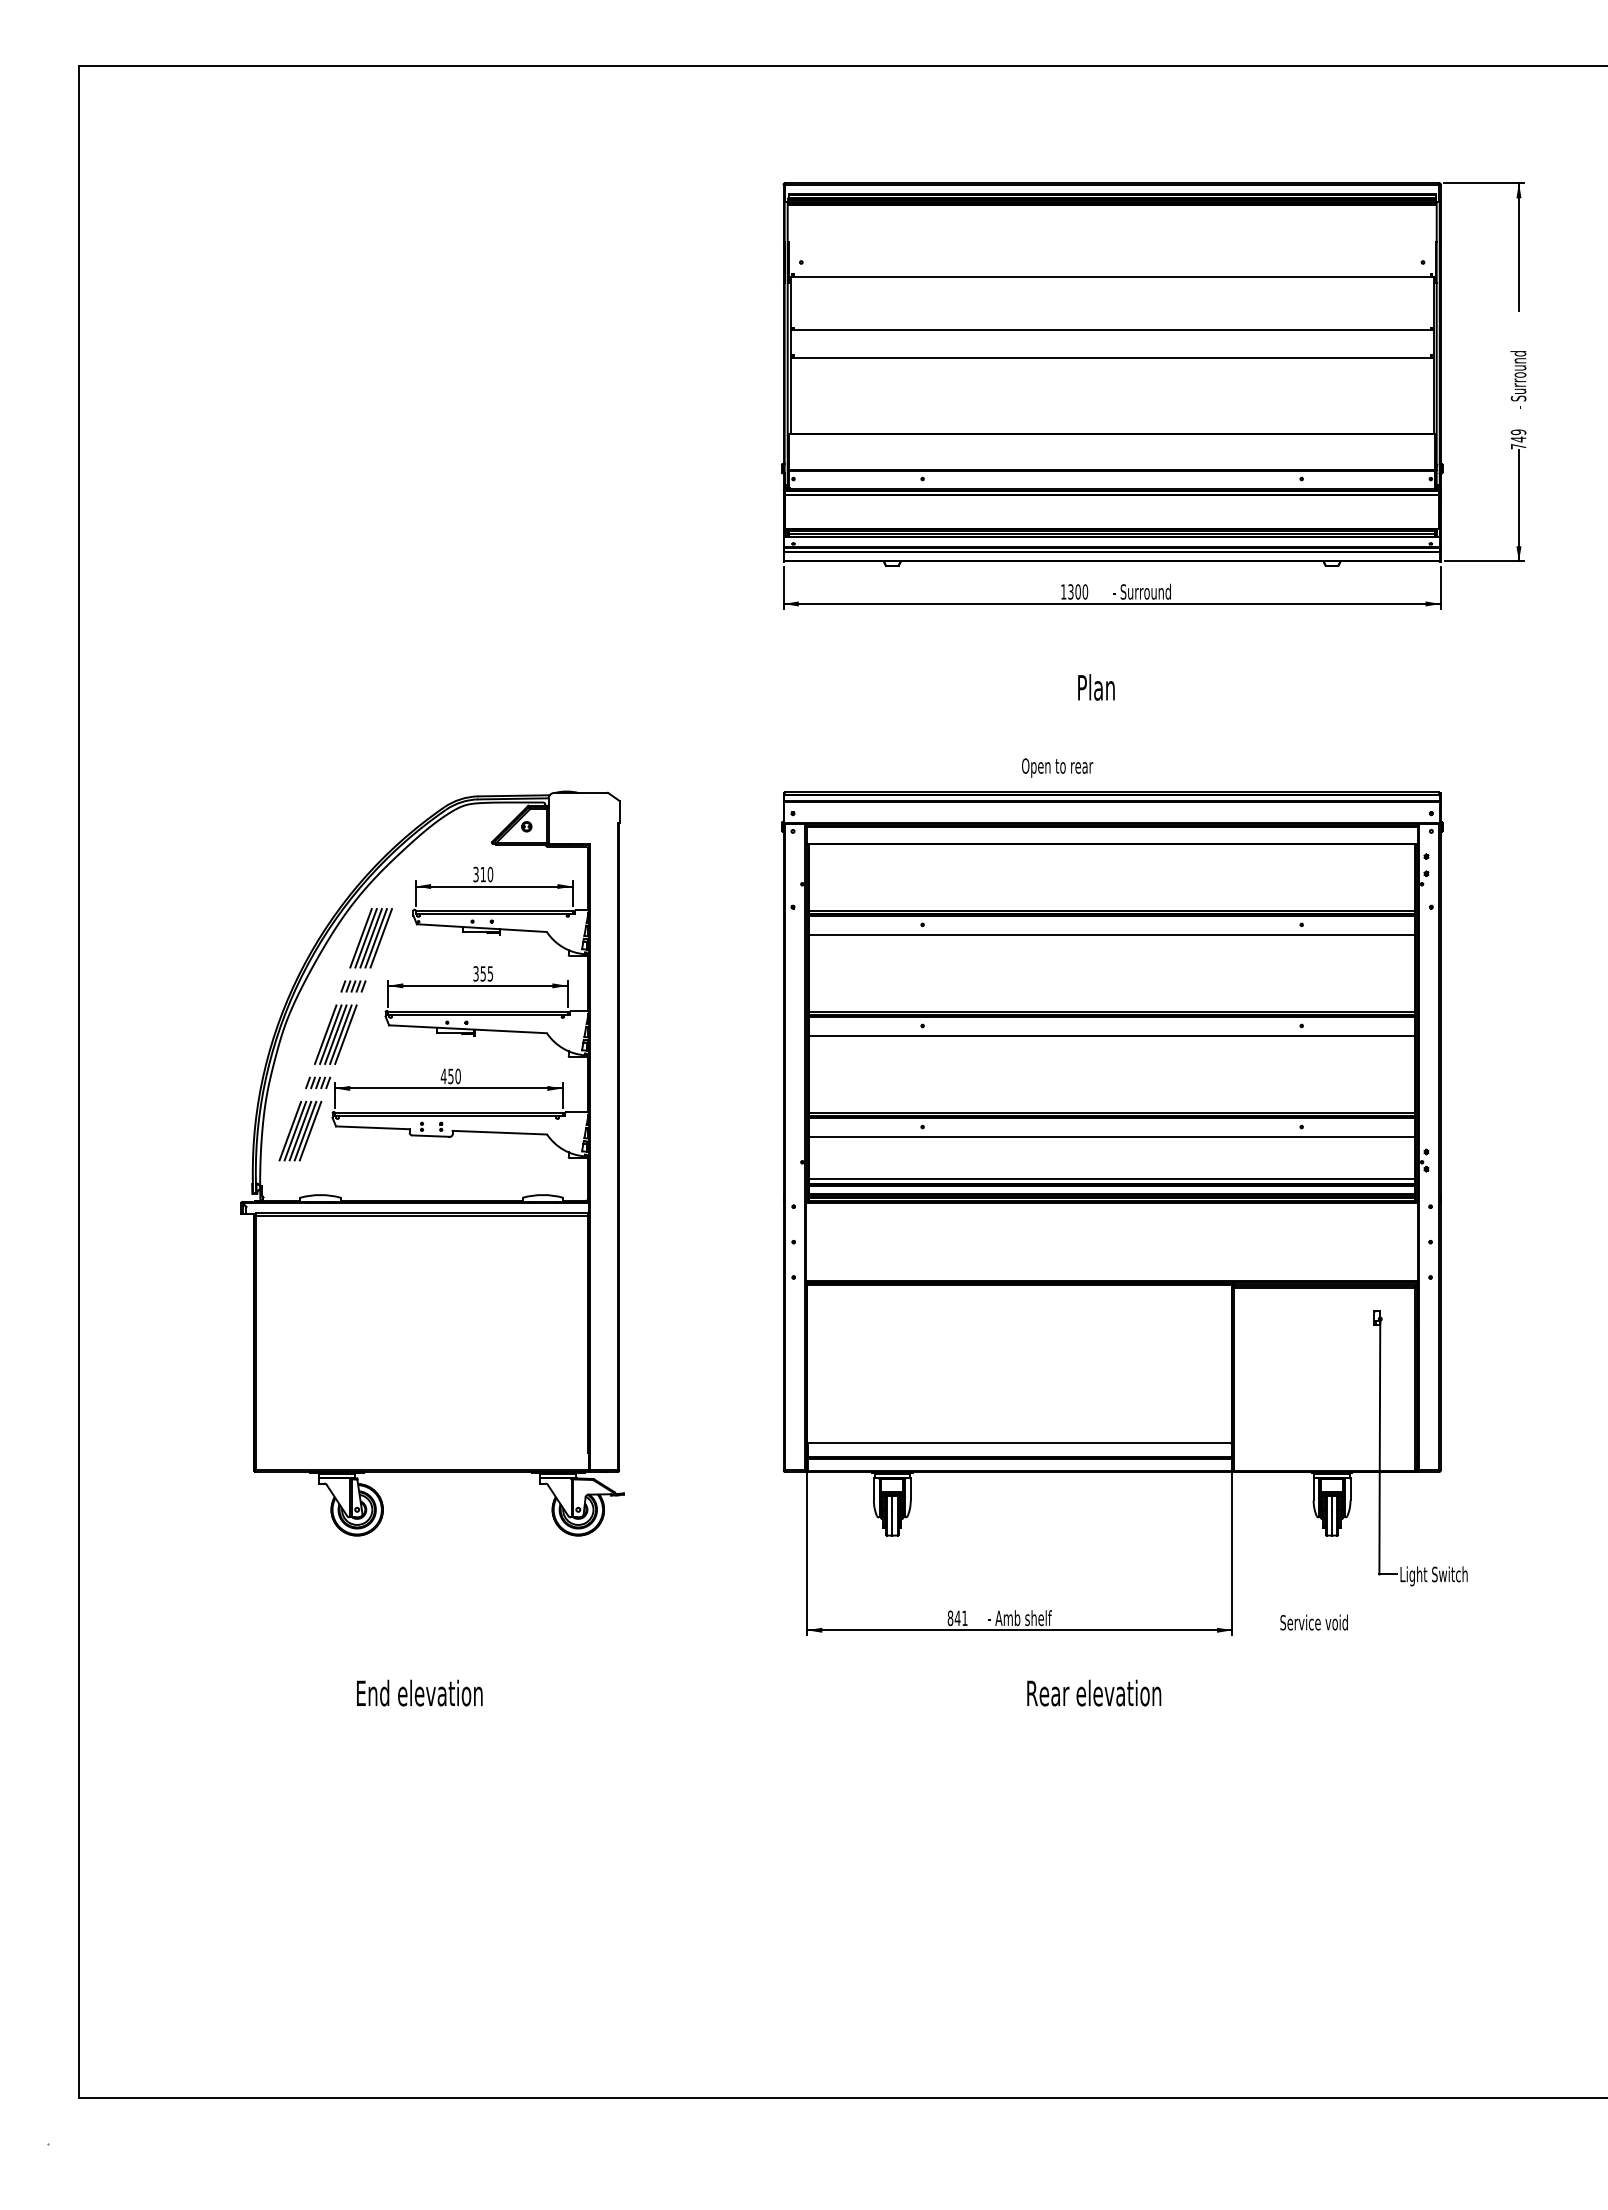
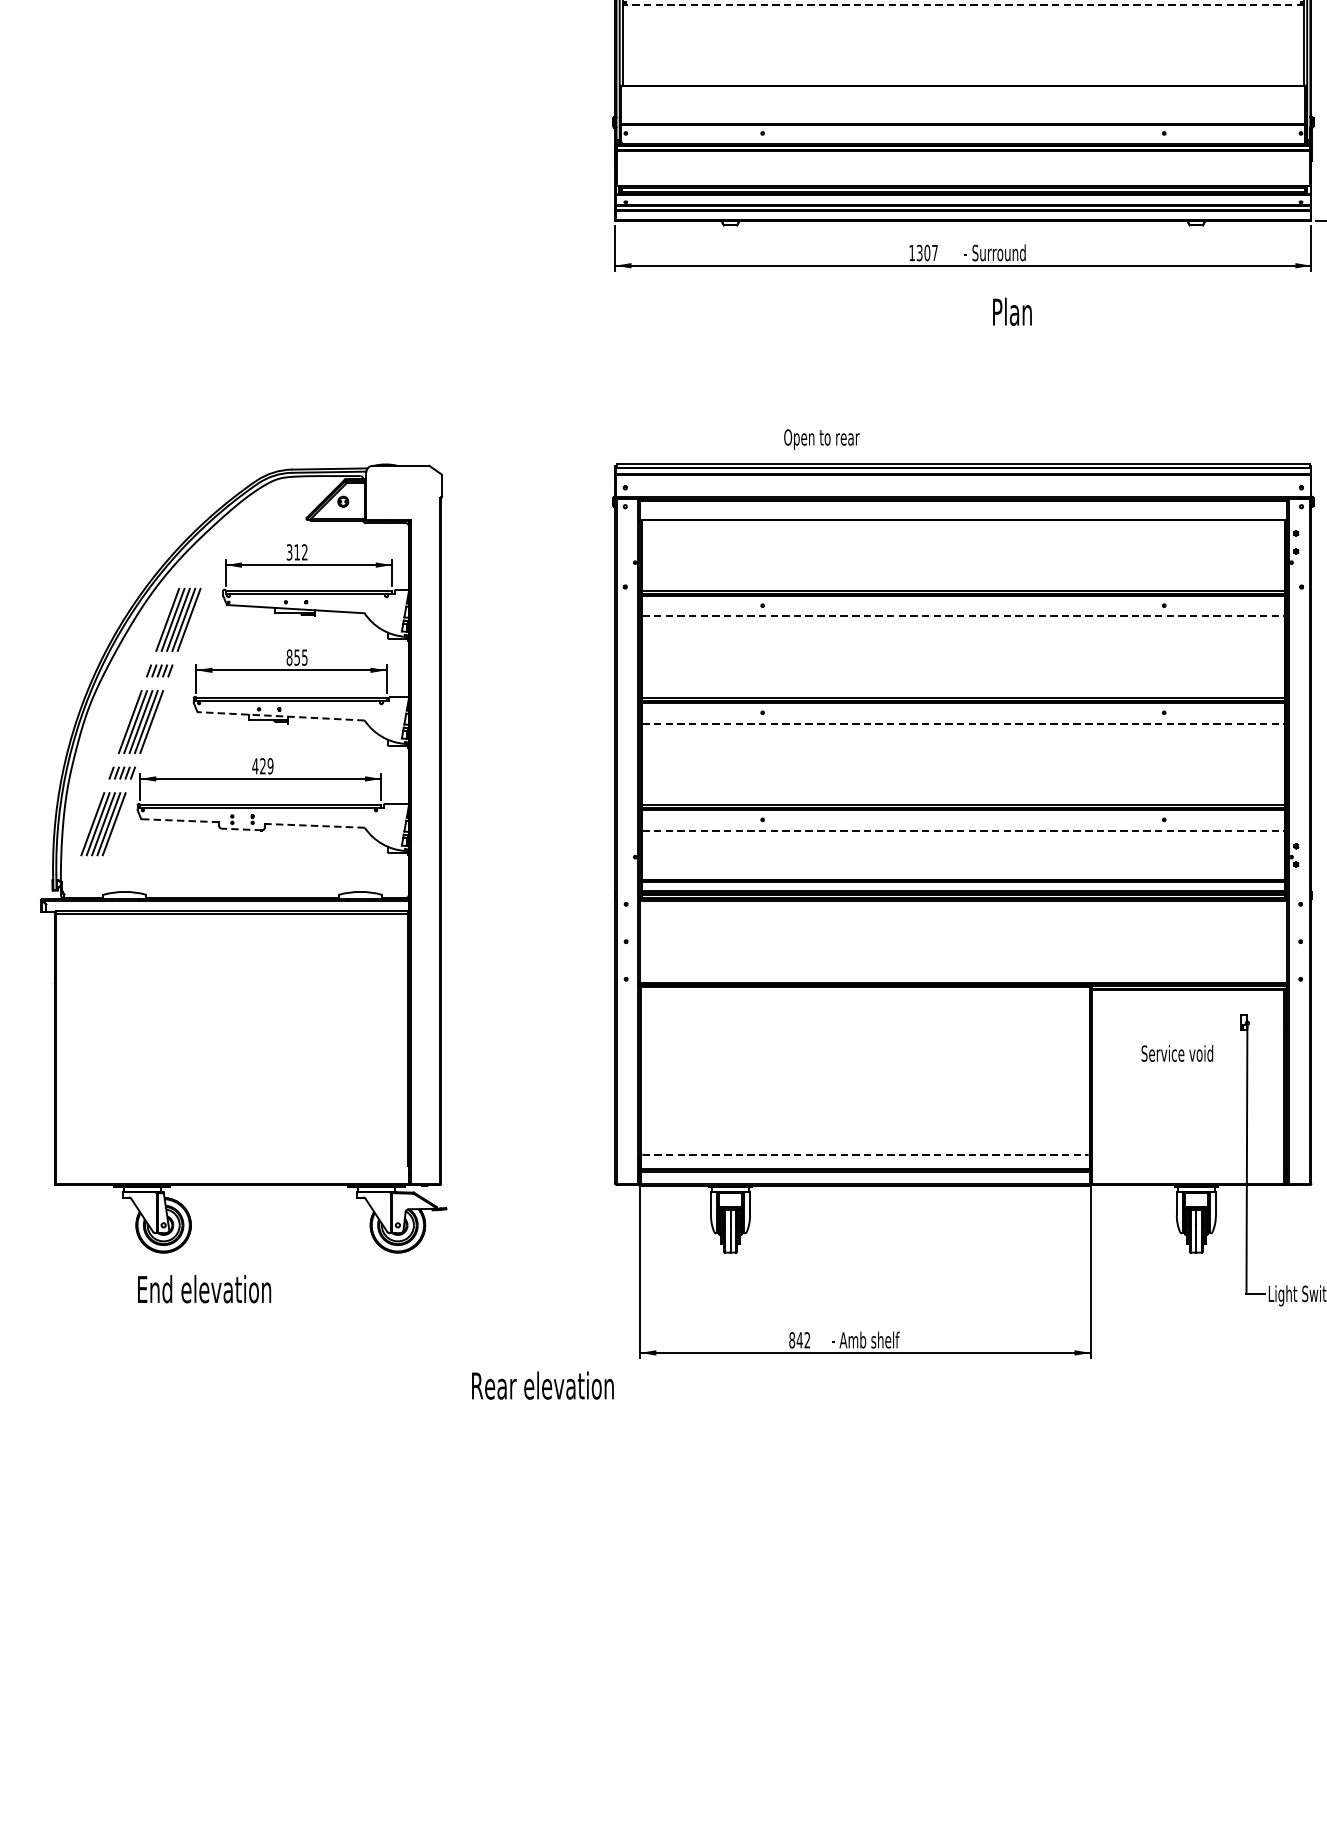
line: (1111, 357) -> (962, 4), solid -> dashed
text: (1085, 591) -> (935, 252), 1300 -> 1307
text: (1096, 687) -> (1012, 311), moved
text: (1057, 767) -> (821, 438), moved
text: (490, 874) -> (304, 552), 310 -> 312
line: (1112, 935) -> (963, 616), solid -> dashed
text: (475, 973) -> (288, 657), 355 -> 855
line: (467, 1029) -> (280, 716), solid -> dashed
line: (1112, 1036) -> (963, 723), solid -> dashed
text: (454, 1076) -> (266, 766), 450 -> 429
line: (372, 1127) -> (179, 820), solid -> dashed
line: (499, 1132) -> (314, 825), solid -> dashed
line: (431, 1136) -> (242, 829), solid -> dashed
line: (1112, 1137) -> (963, 830), solid -> dashed
line: (1112, 1179) -> (963, 875), removed
line: (1020, 1443) -> (866, 1155), solid -> dashed
text: (964, 1617) -> (806, 1339), 841 -> 842
text: (1313, 1622) -> (1176, 1053), moved
text: (419, 1692) -> (204, 1288), moved
text: (1094, 1692) -> (543, 1384), moved

